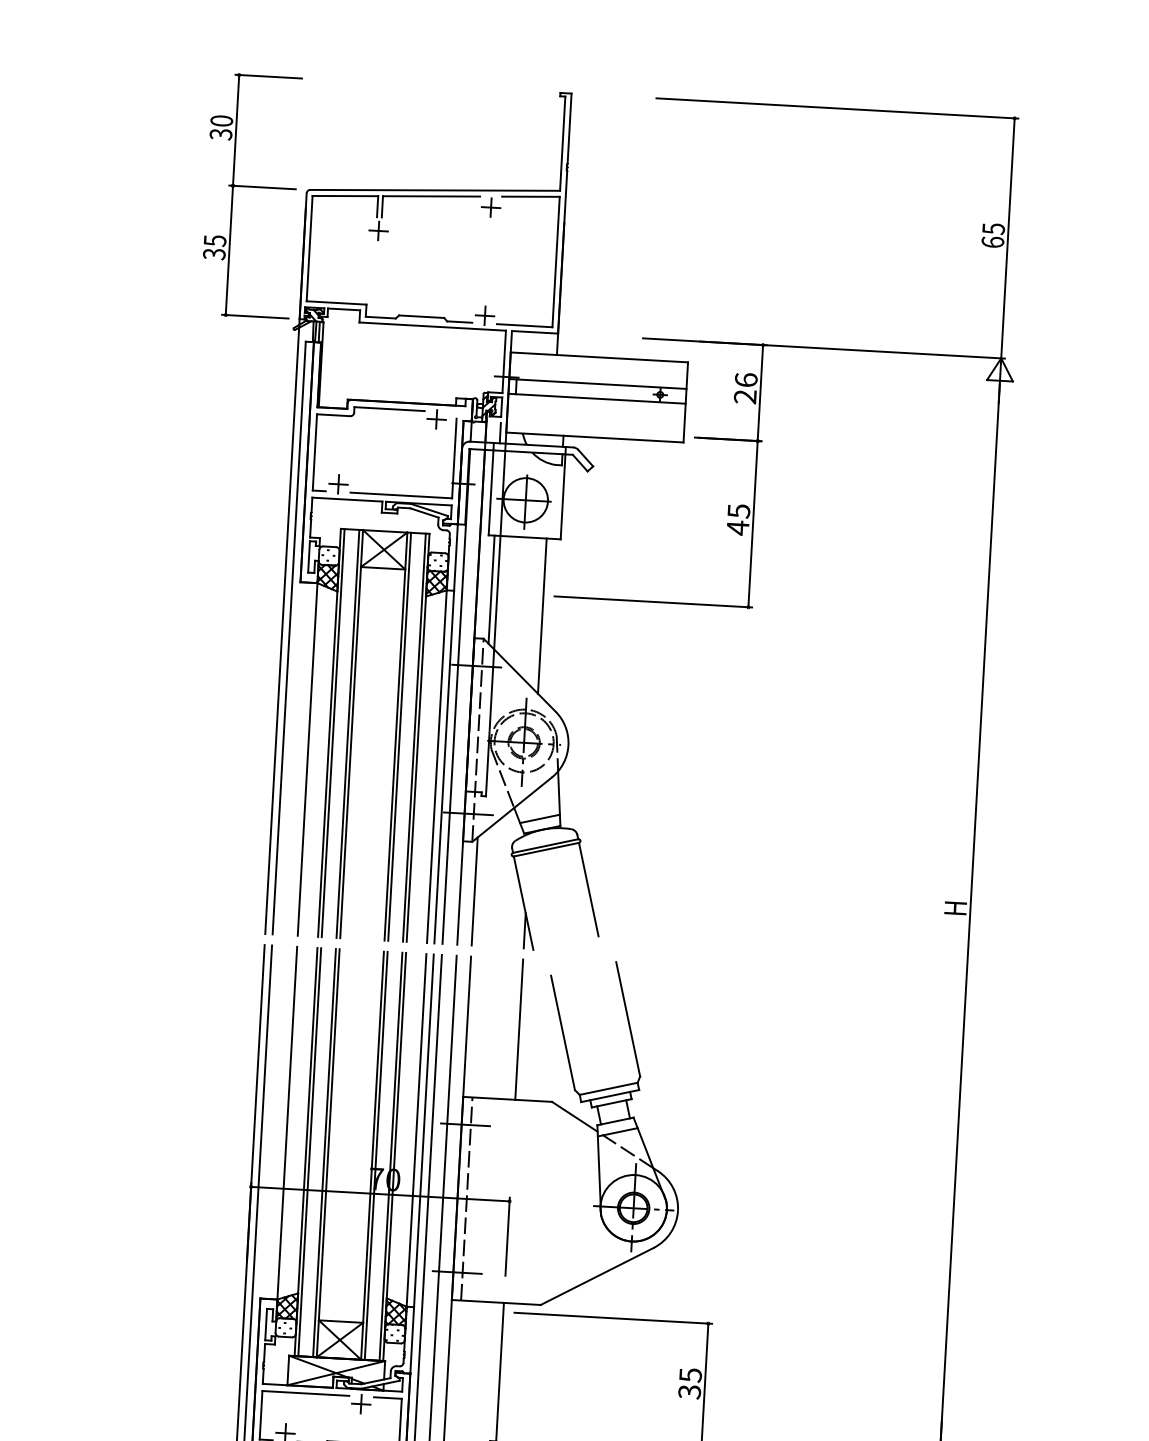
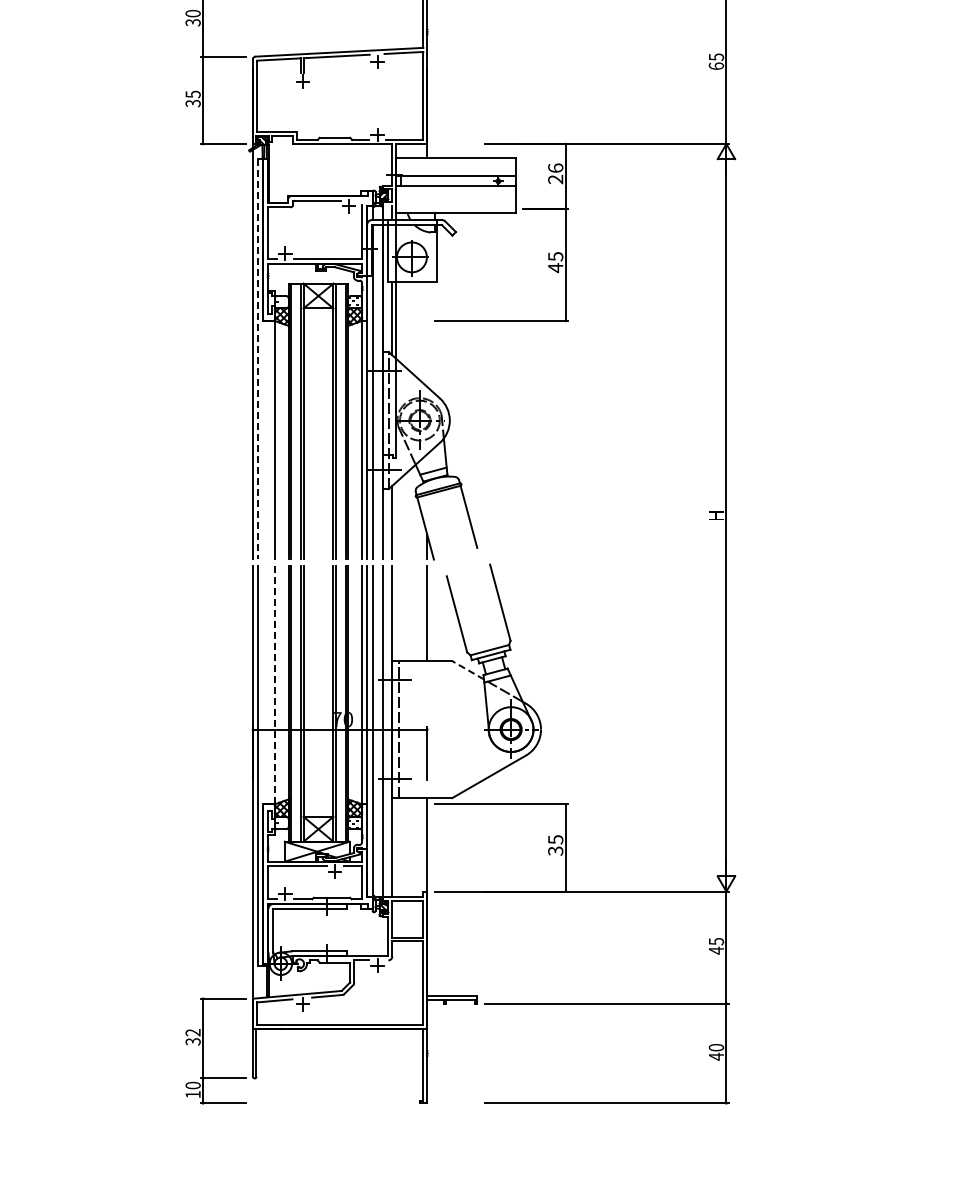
line: (542, 615) -> (427, 334), removed
line: (288, 637) -> (257, 358), solid -> dashed
line: (573, 1117) -> (467, 670), solid -> dashed
line: (286, 1123) -> (274, 685), solid -> dashed

